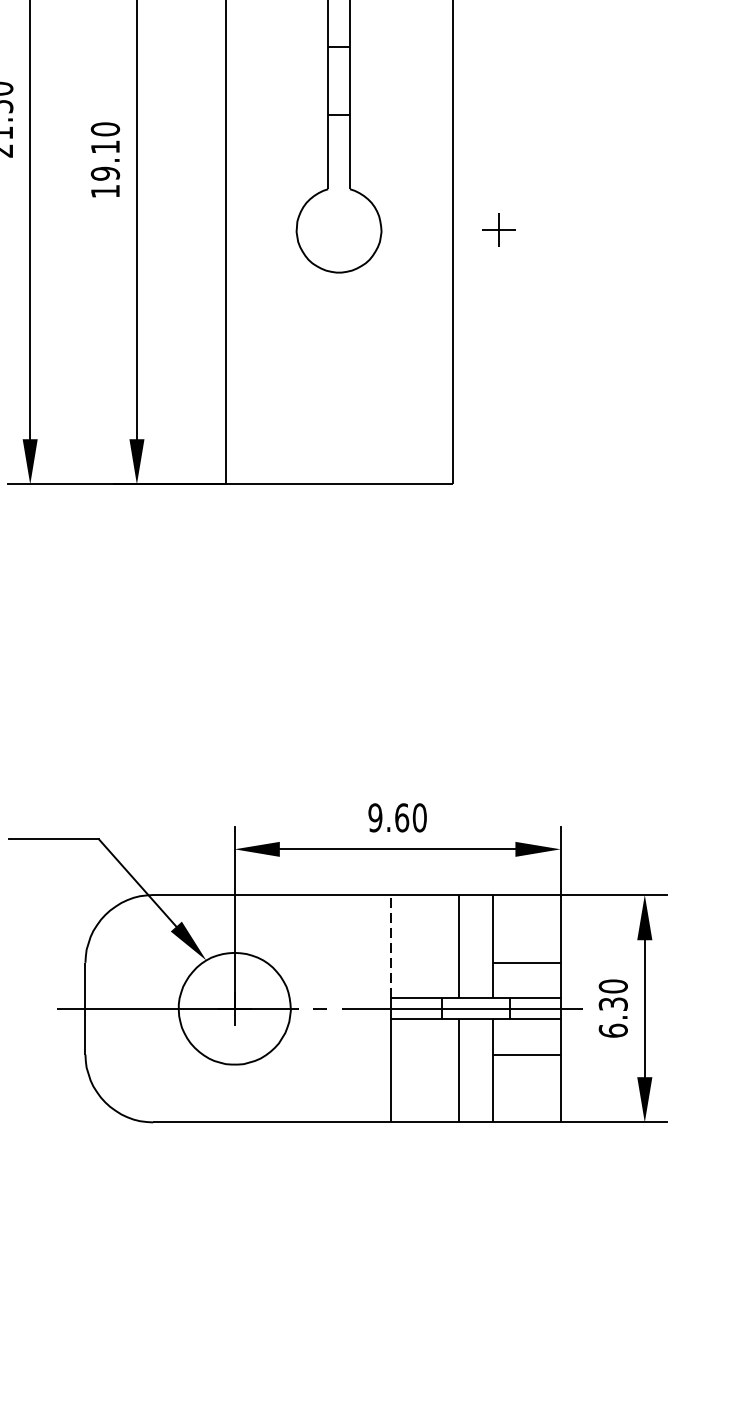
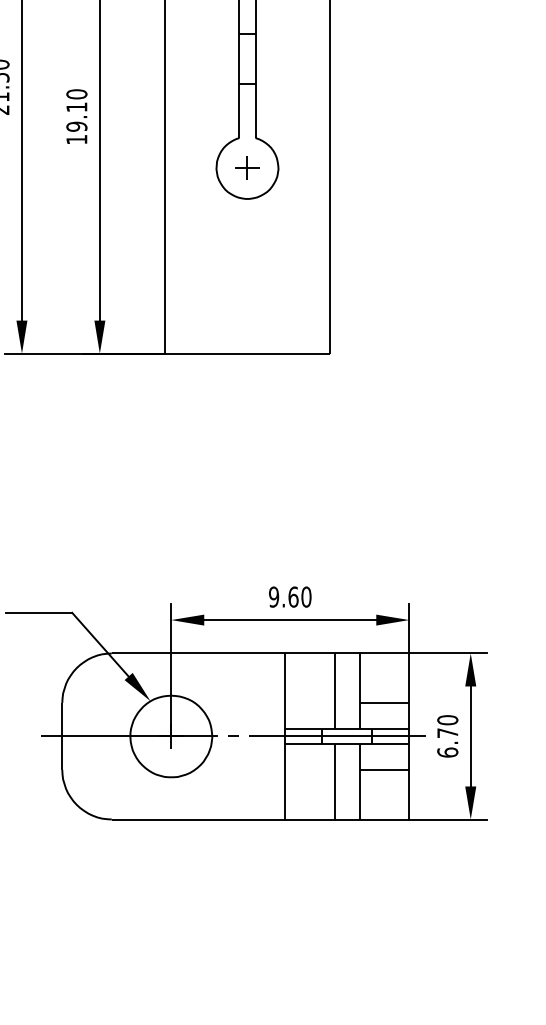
part: (499, 229) -> (247, 167), moved
line: (391, 947) -> (285, 691), dashed -> solid
text: (612, 1004) -> (447, 733), 6.30 -> 6.70

